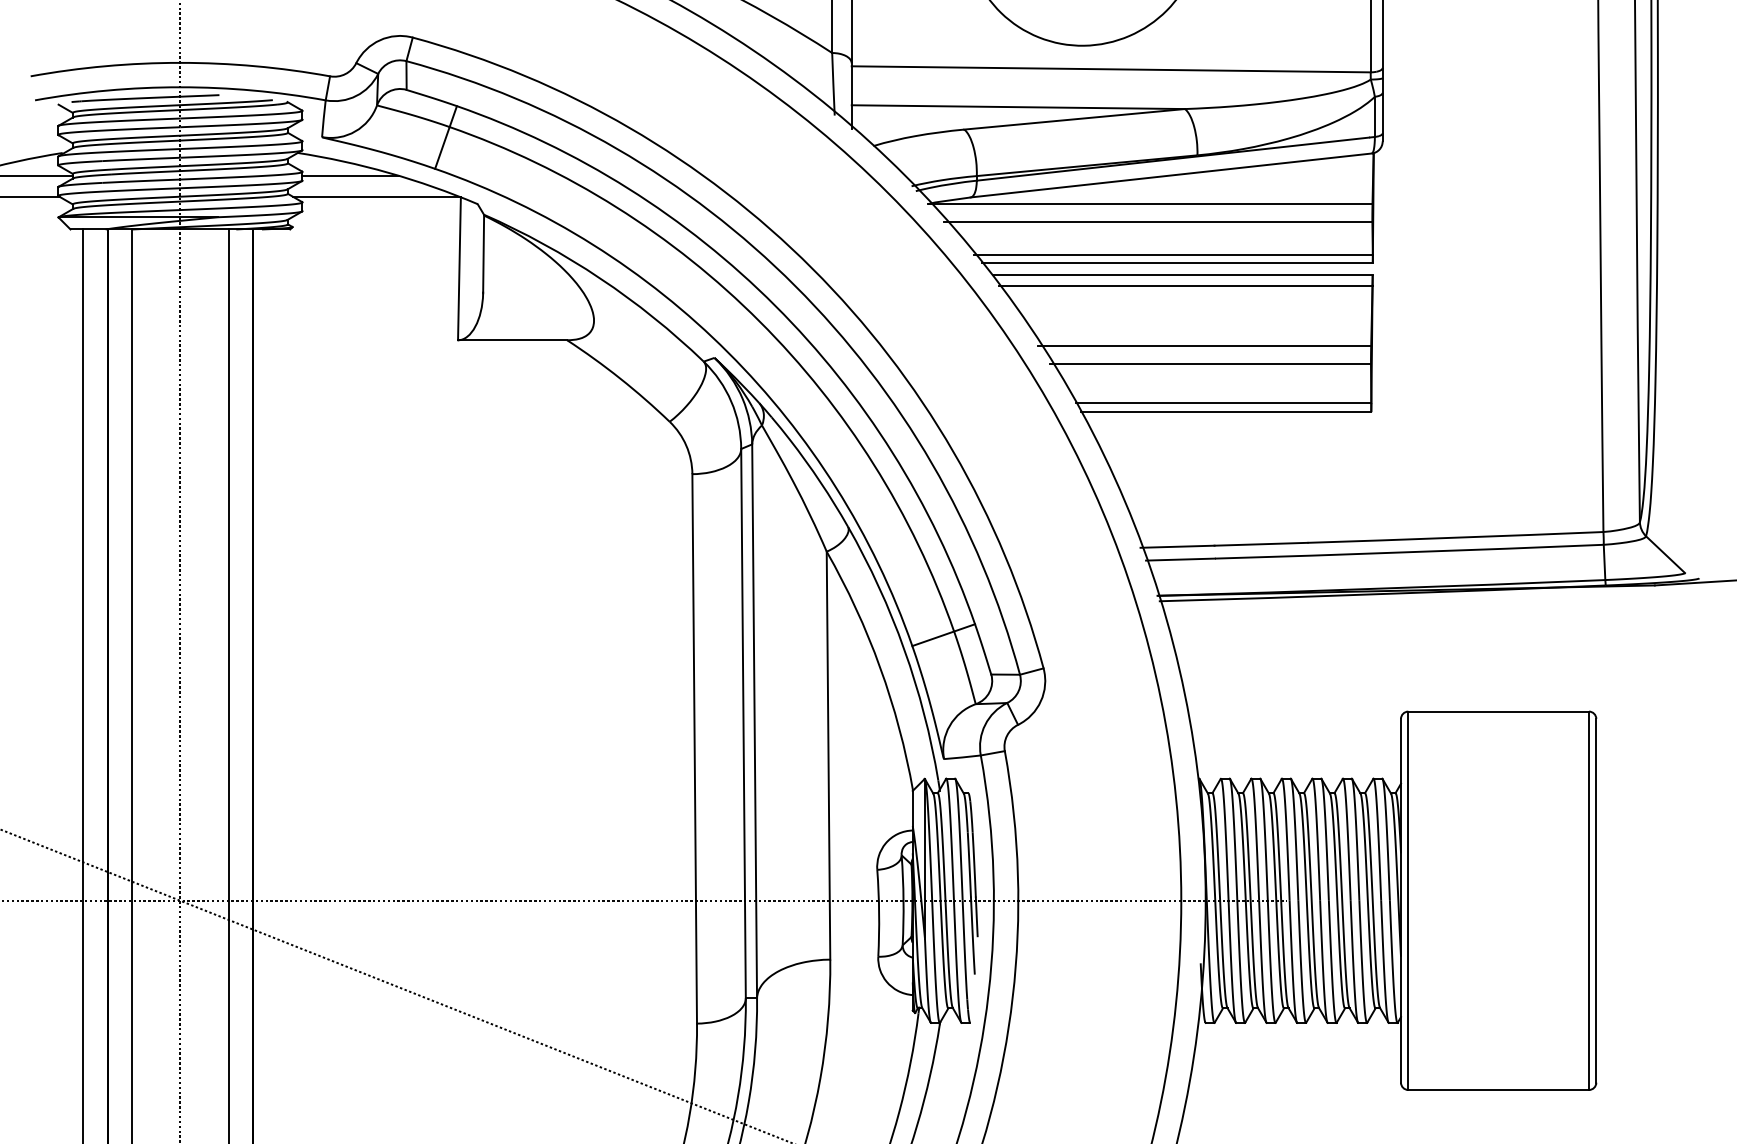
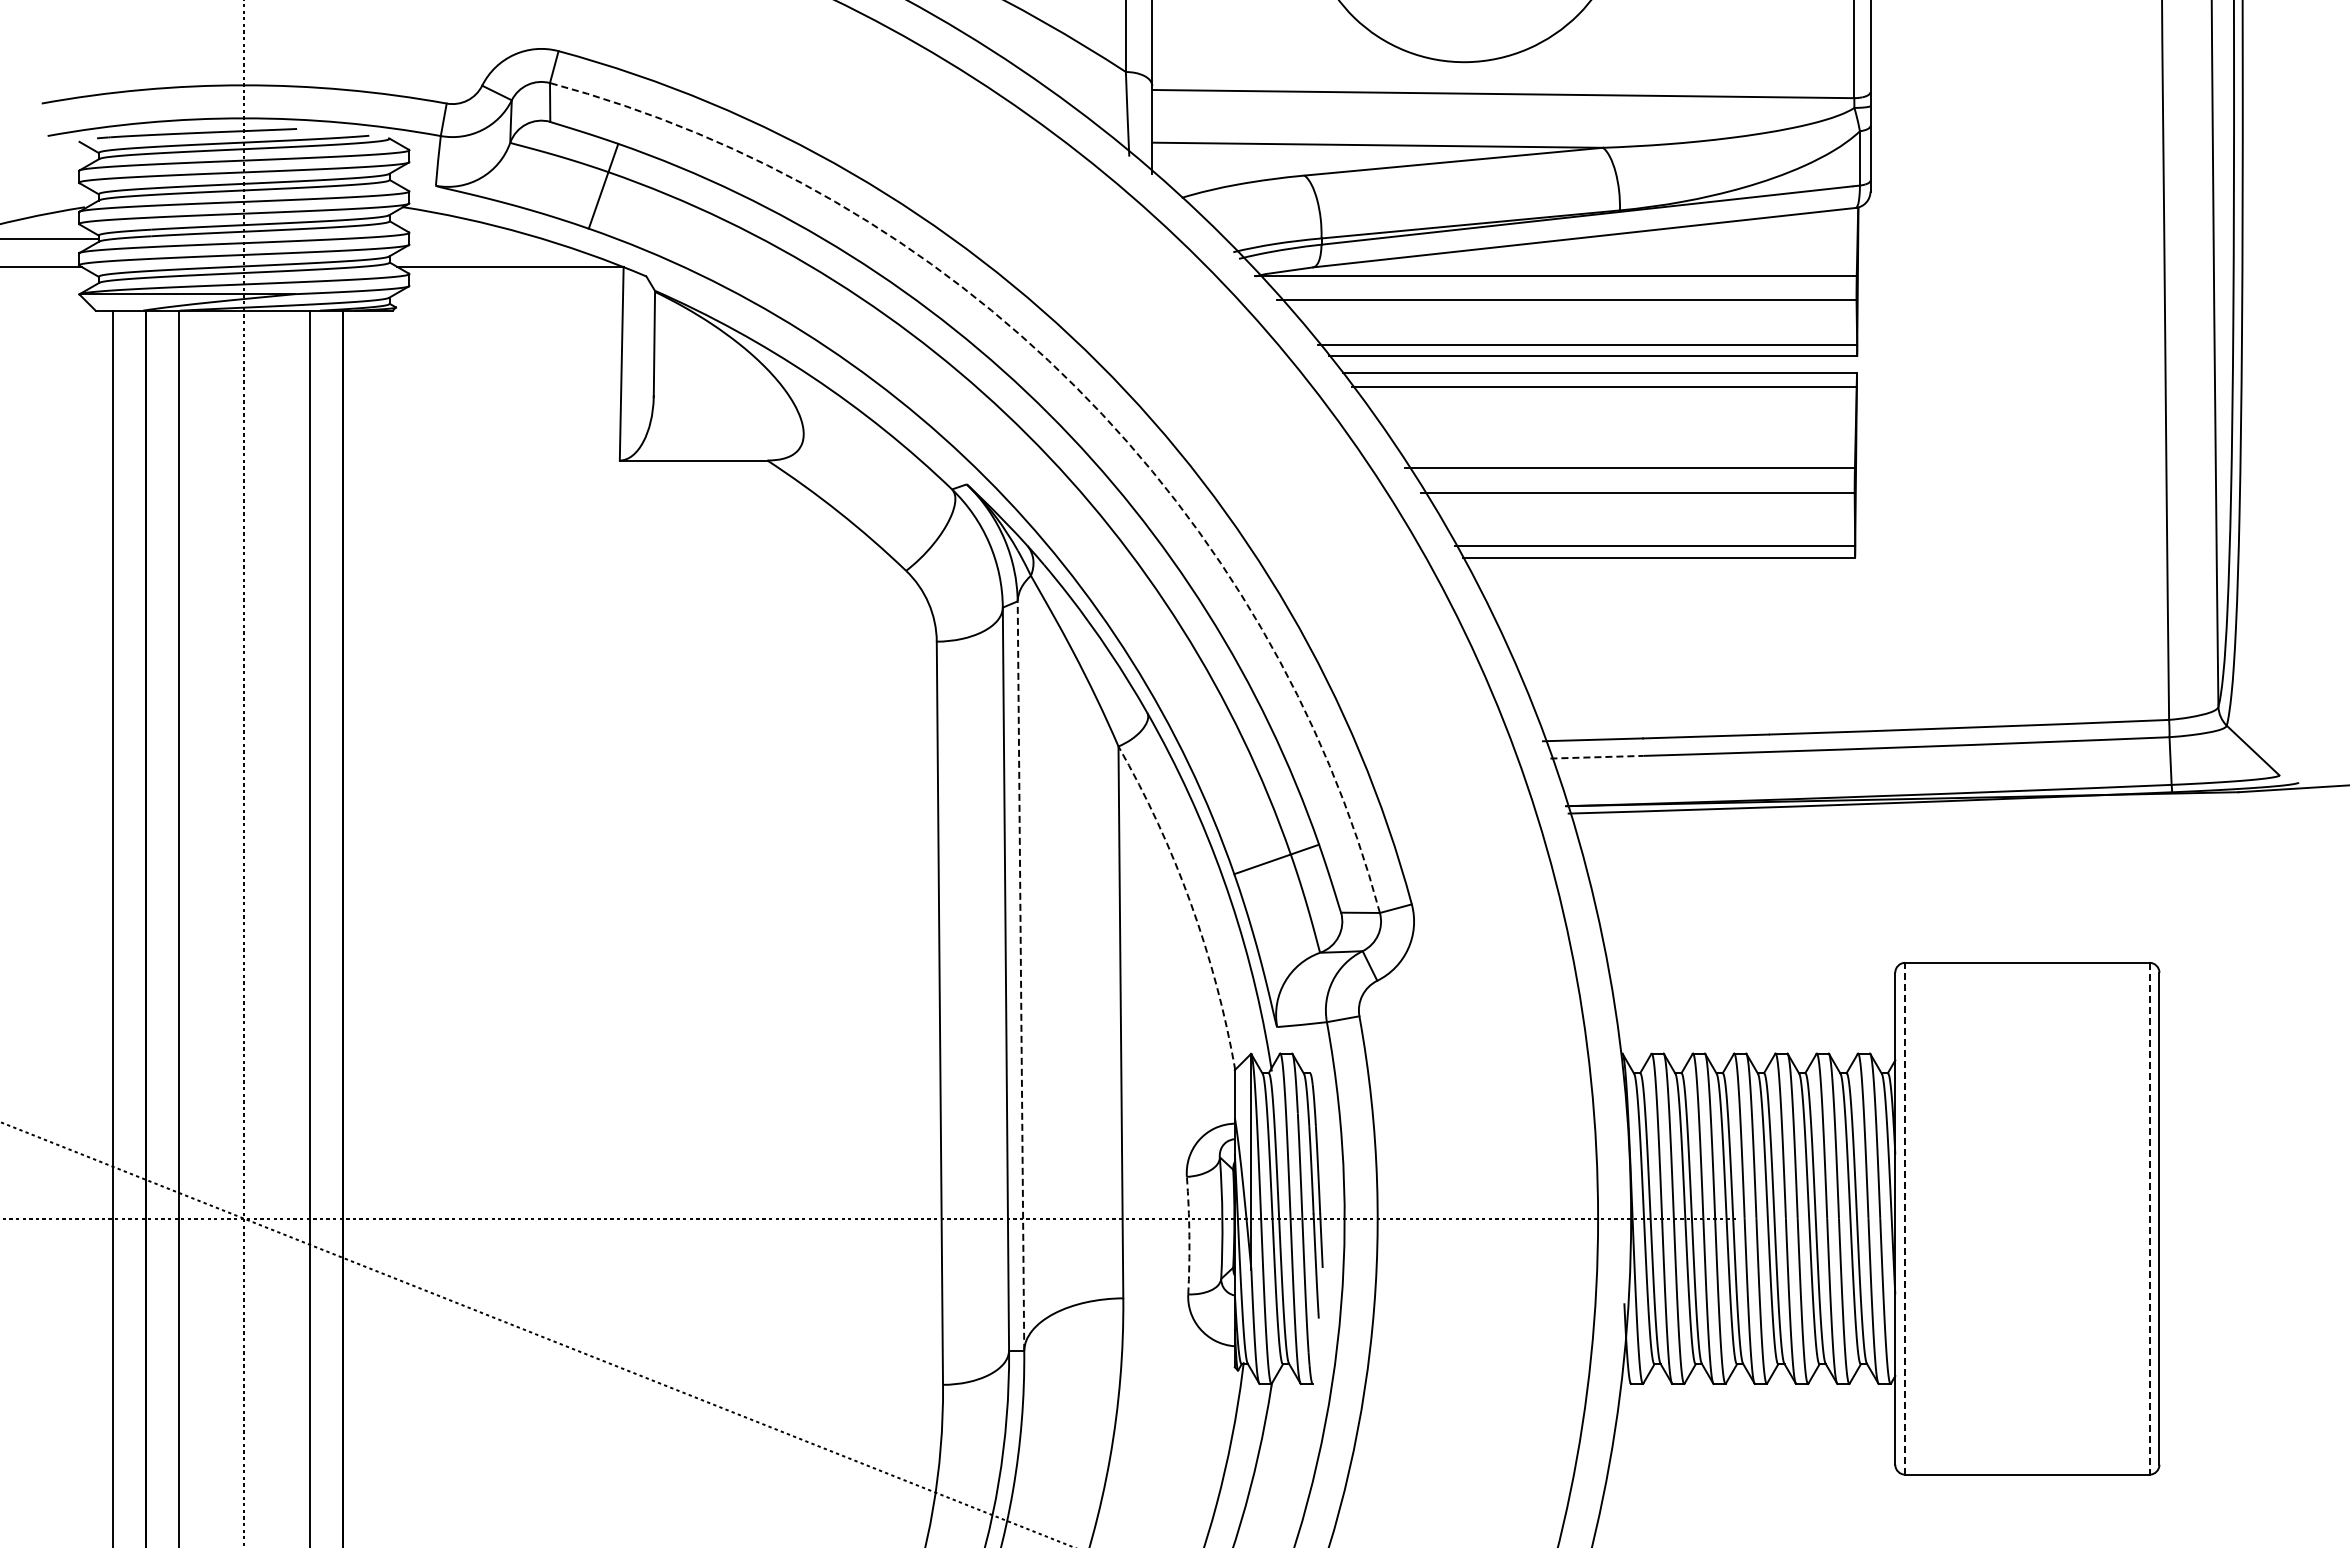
line: (350, 176) -> (474, 238), removed
arc: (794, 286) -> (1075, 387), solid -> dashed
line: (1180, 559) -> (1597, 757), solid -> dashed
arc: (879, 667) -> (1190, 903), solid -> dashed
line: (754, 721) -> (1020, 976), solid -> dashed
line: (1408, 900) -> (1905, 1218), solid -> dashed
line: (1588, 900) -> (2149, 1218), solid -> dashed
arc: (879, 913) -> (1189, 1235), solid -> dashed

